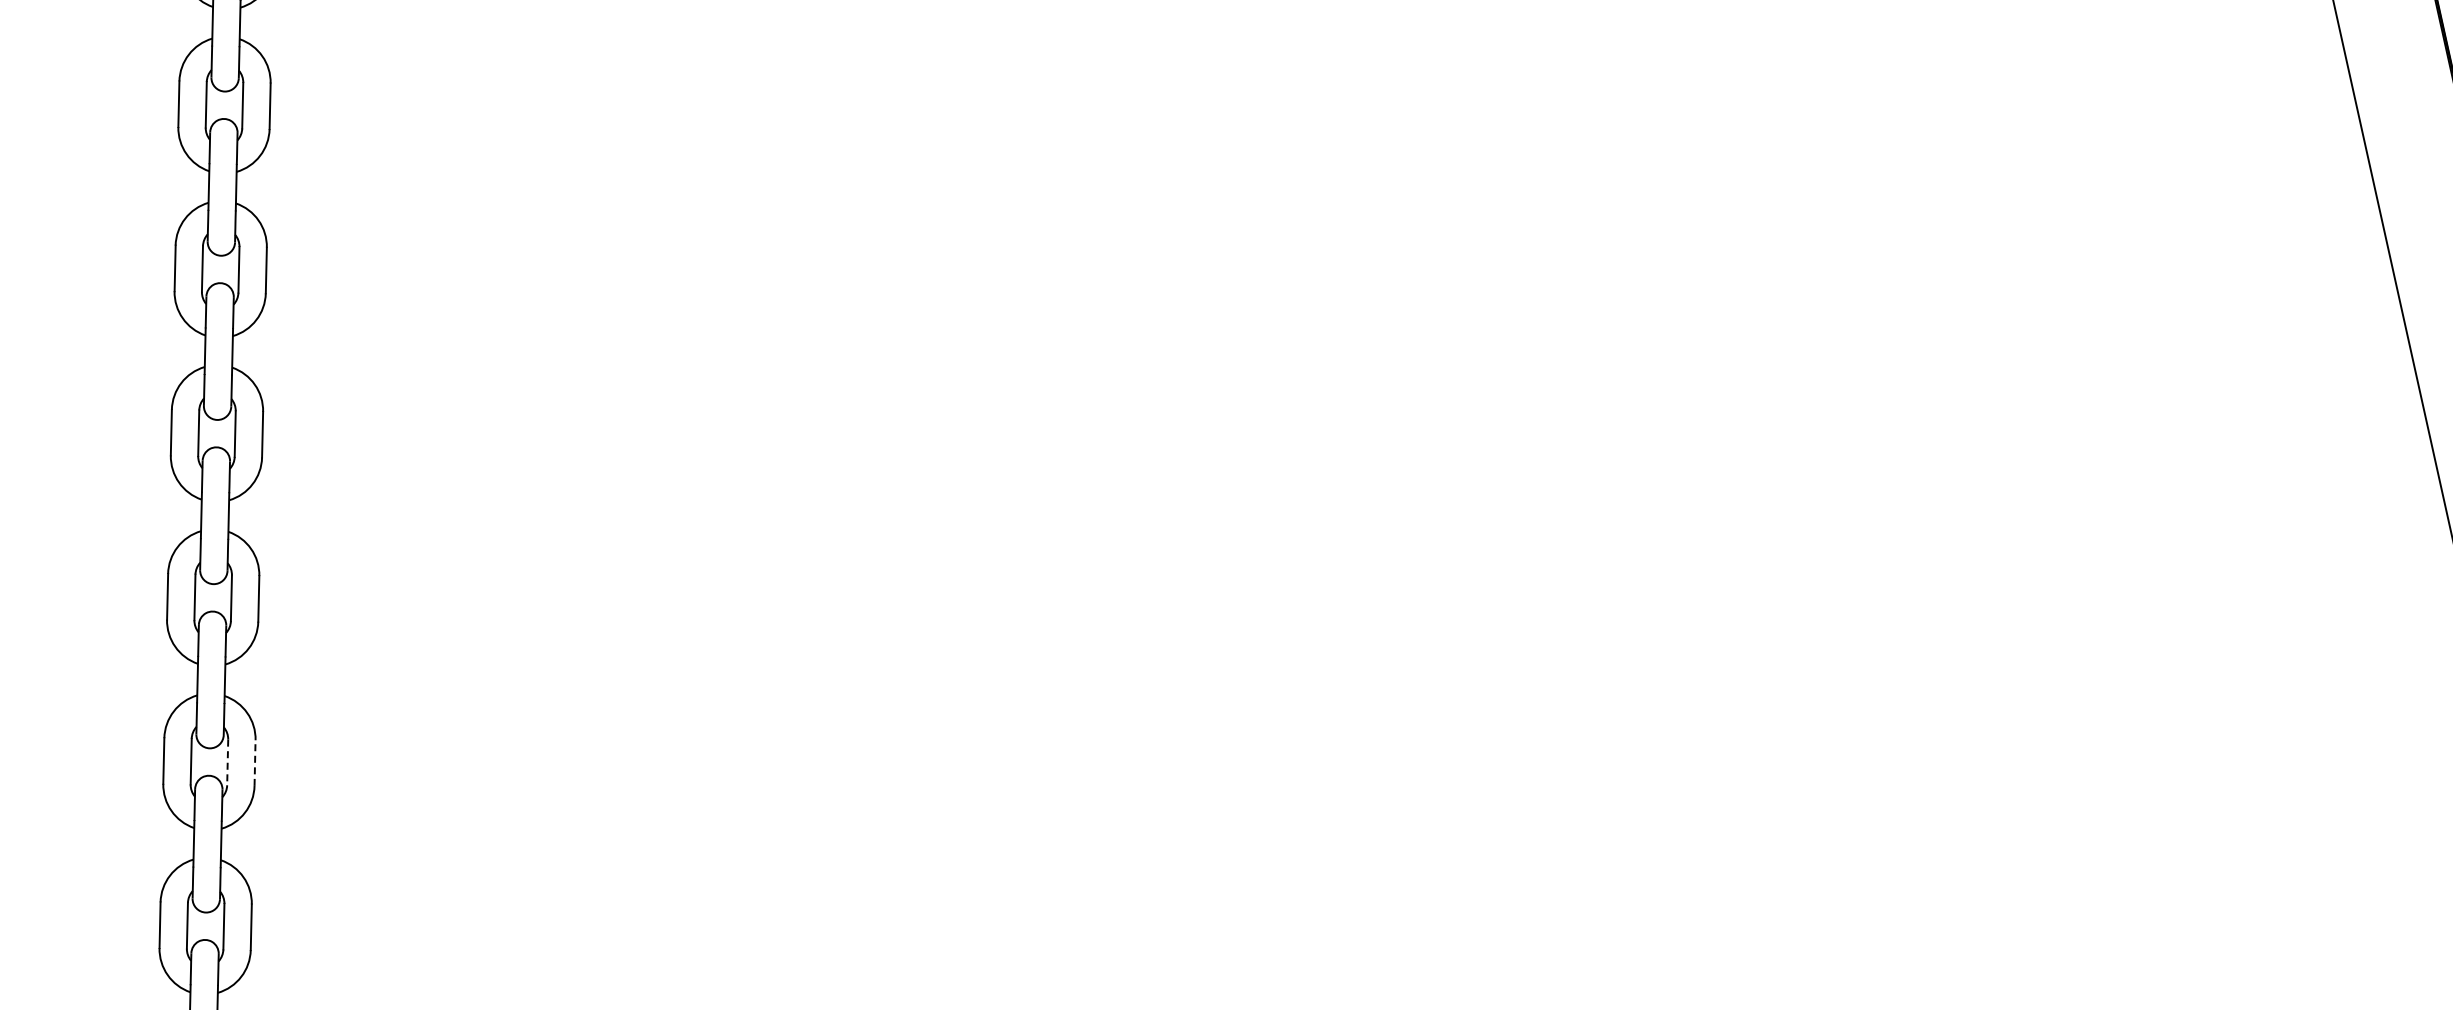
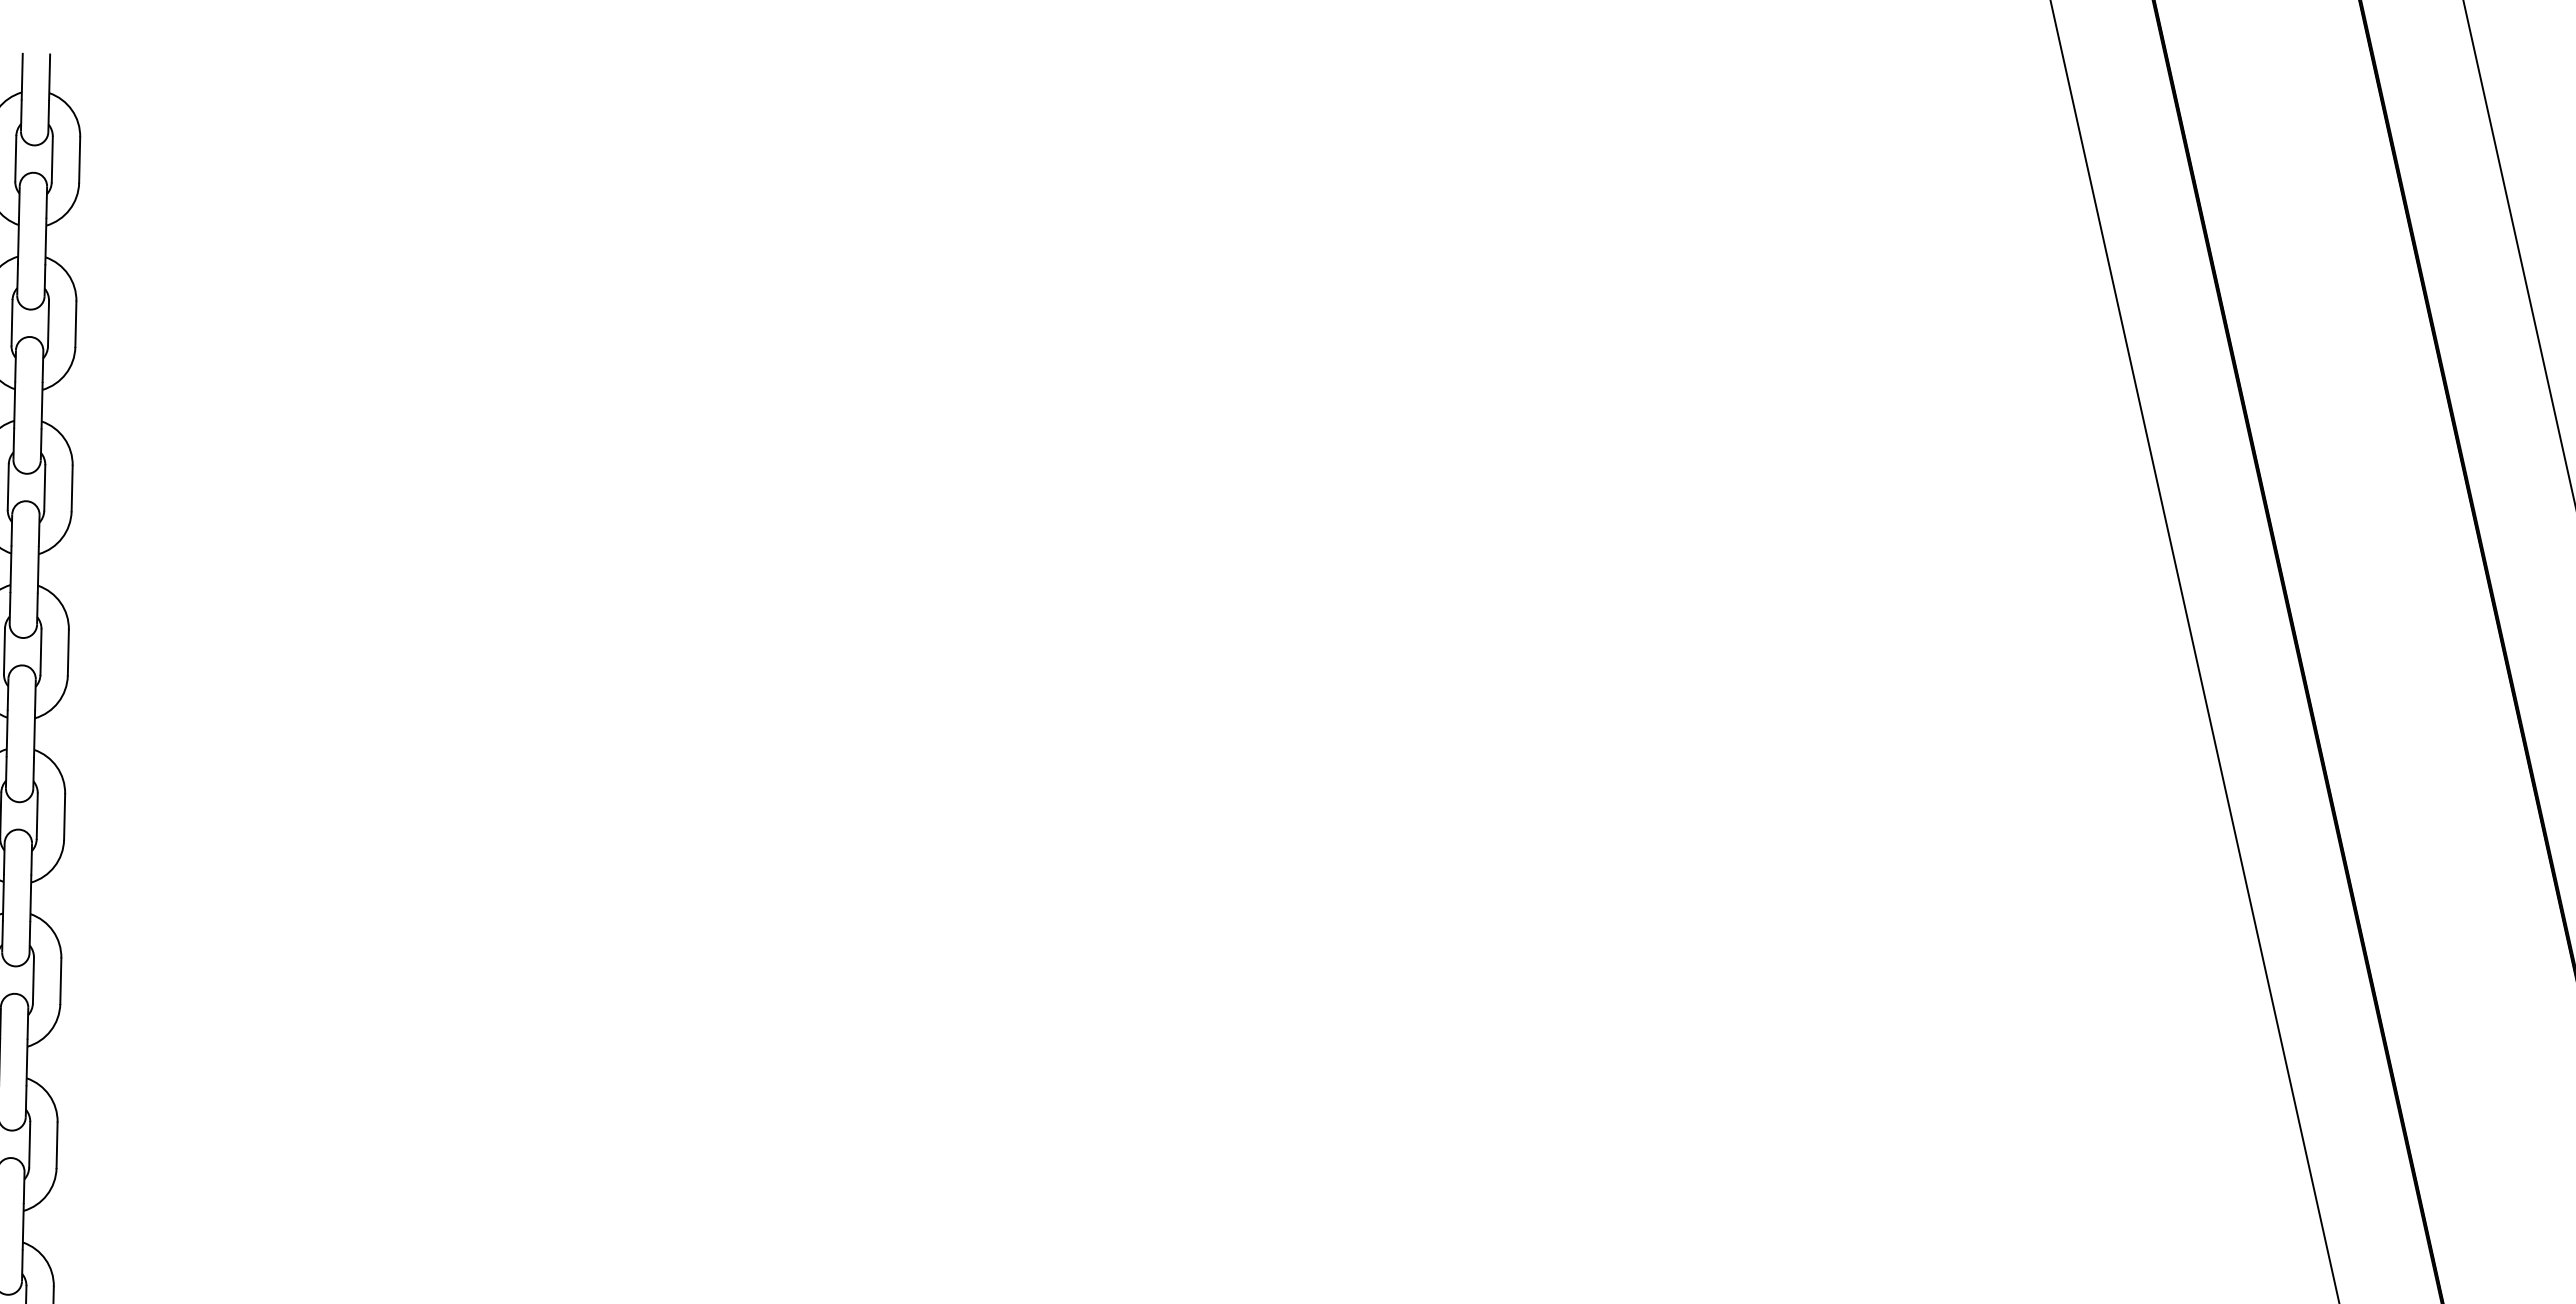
line: (227, 762) -> (29, 1144), dashed -> solid
line: (255, 763) -> (57, 1145), dashed -> solid

